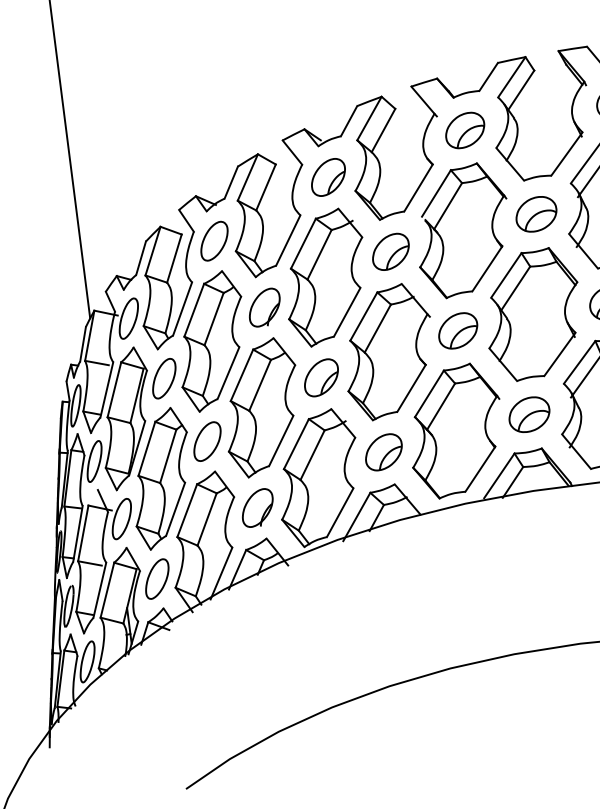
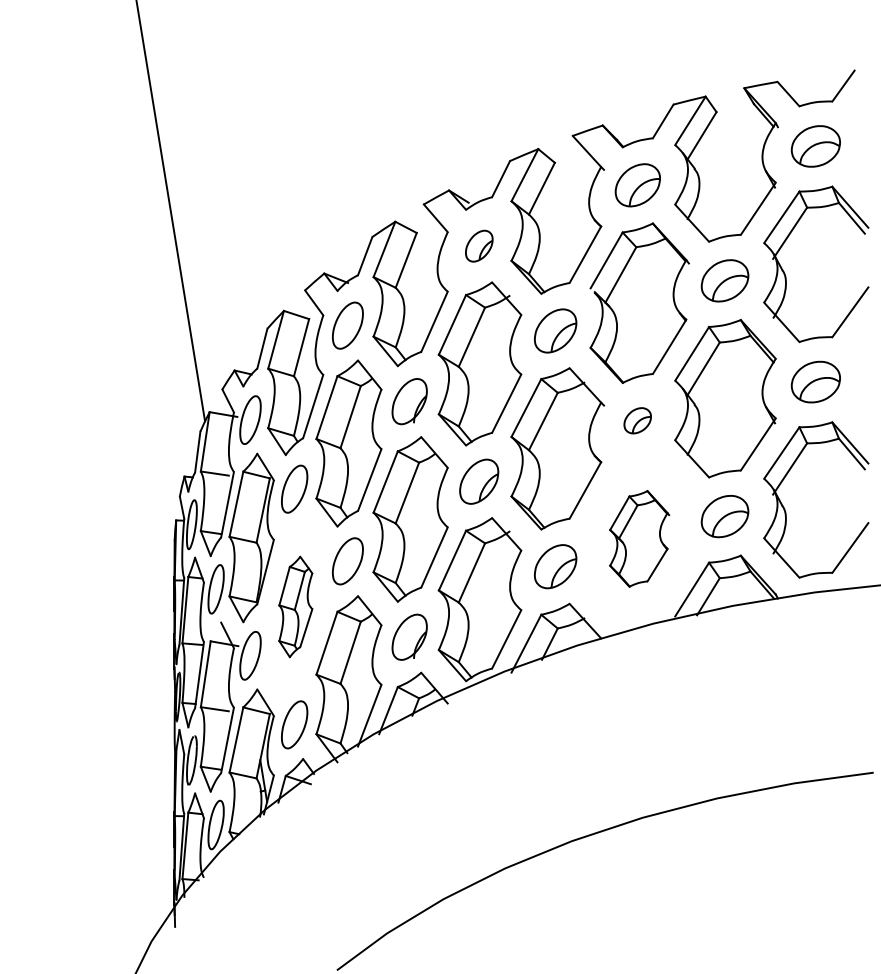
part: (328, 177) -> (479, 246), size x0.7
part: (457, 330) -> (637, 420), size x0.6
part: (456, 430) -> (639, 538), size x0.6
part: (161, 478) -> (295, 606), size x0.6

